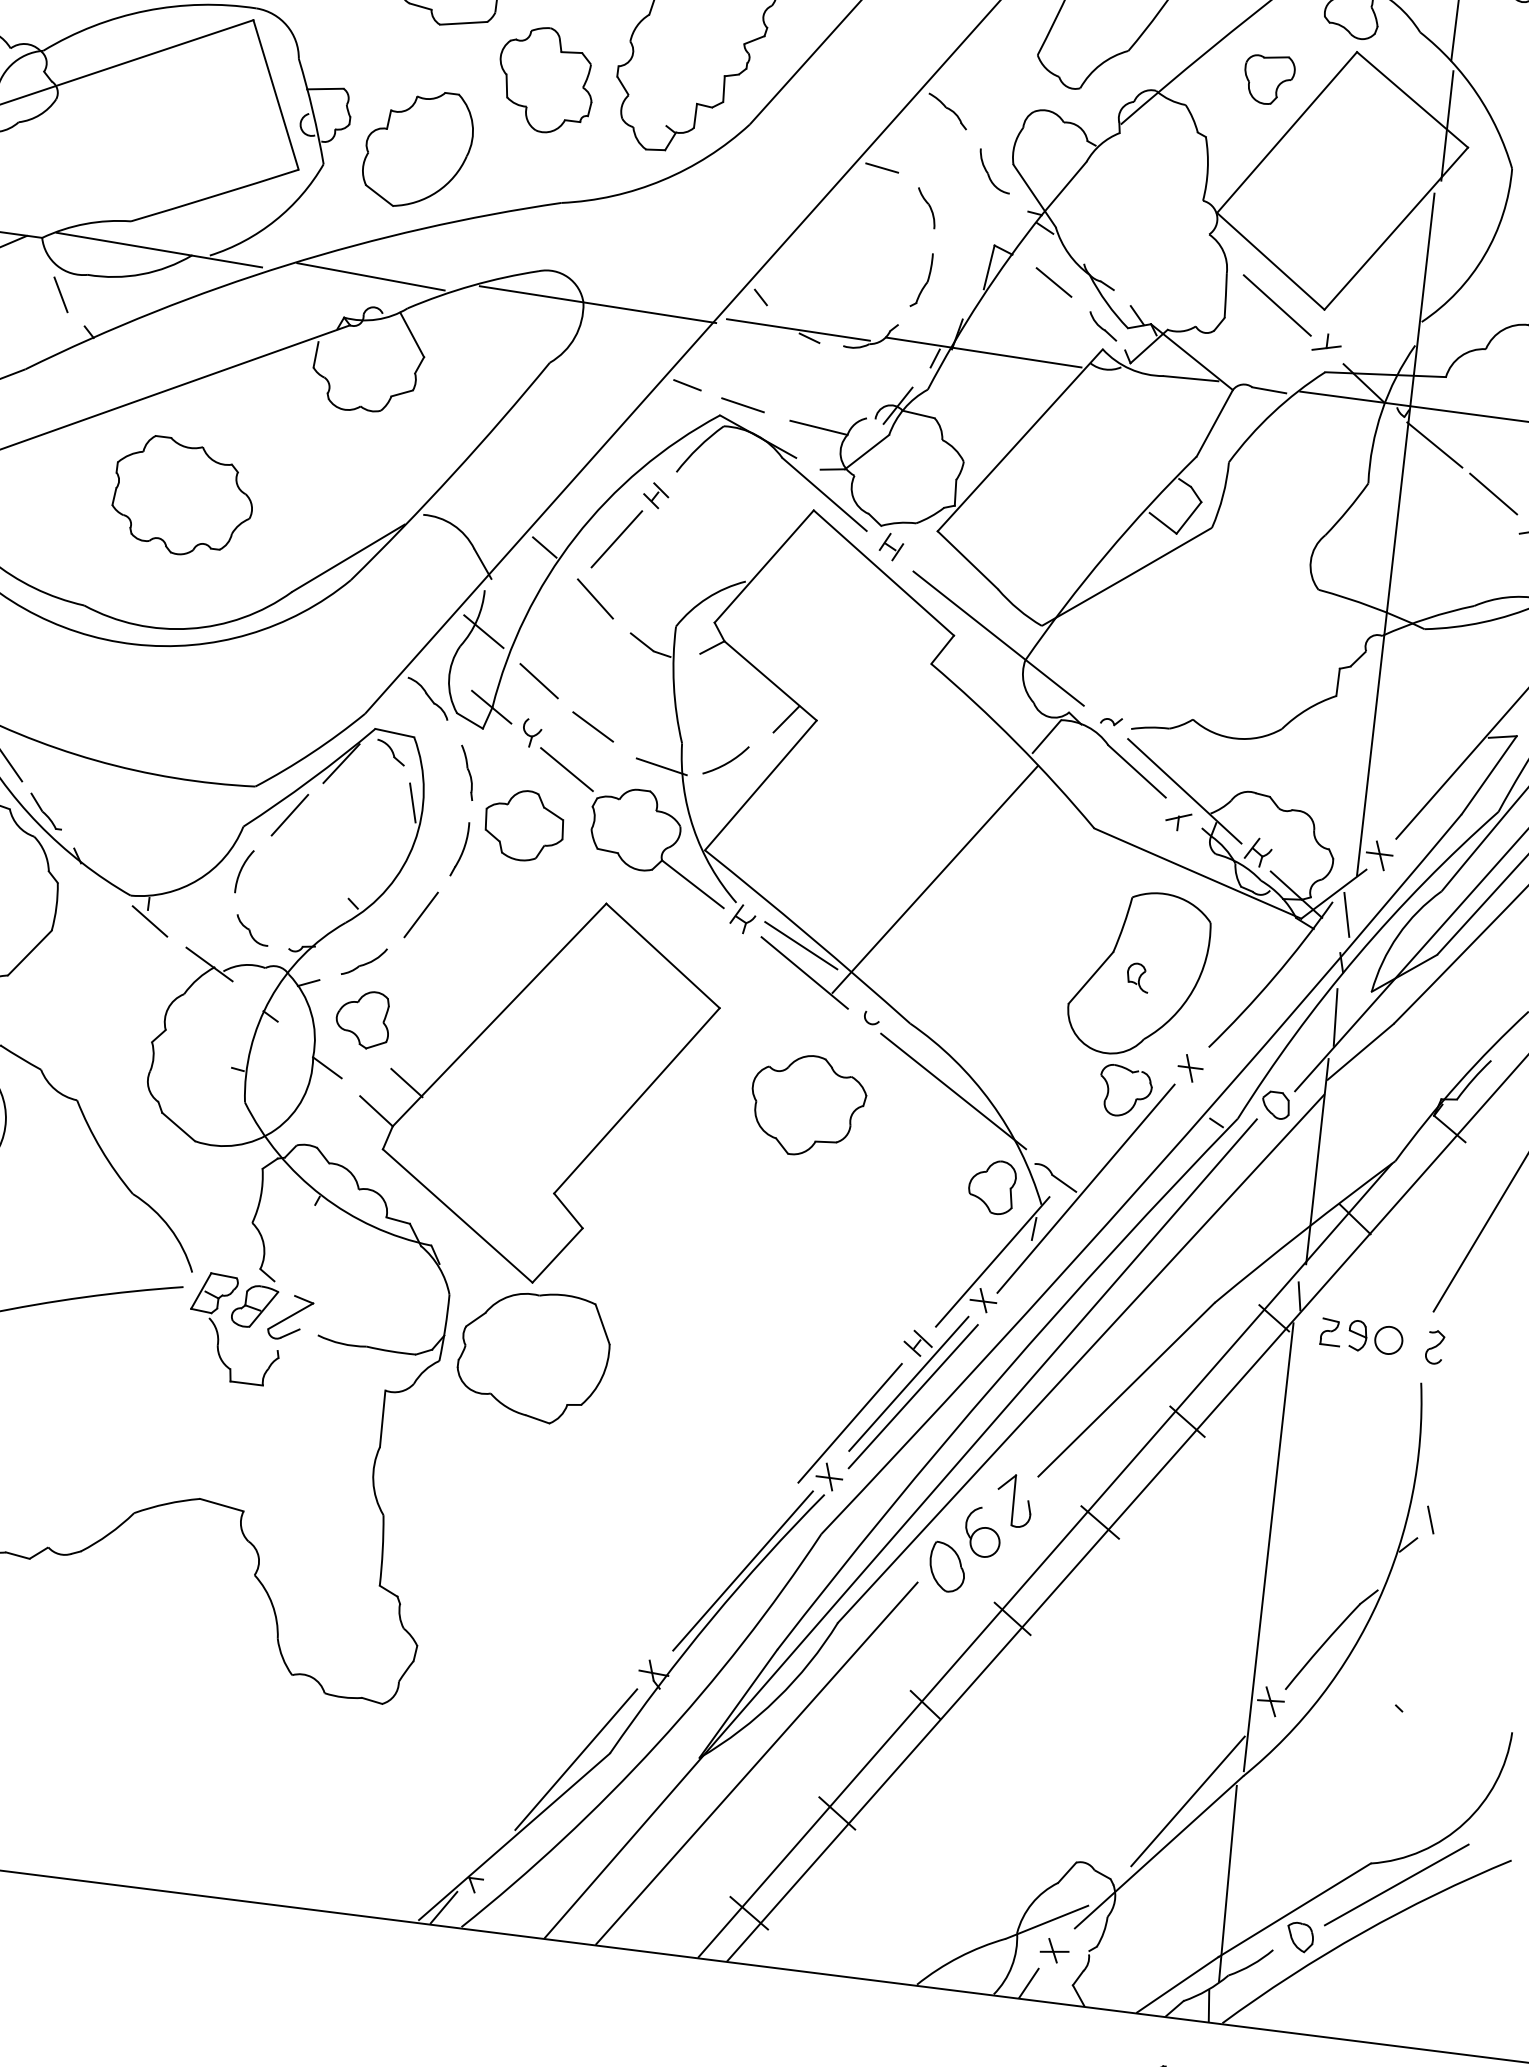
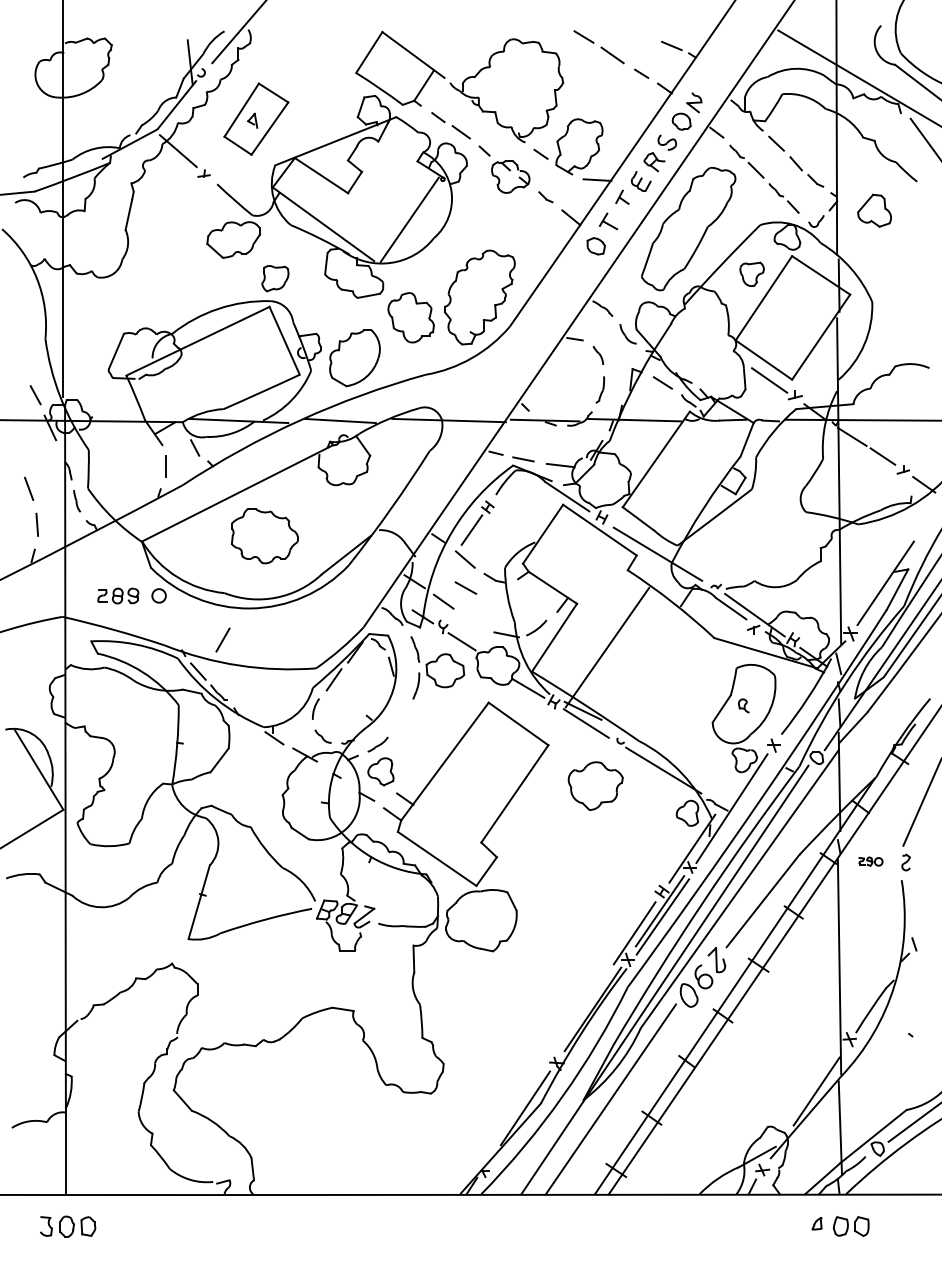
line: (592, 725) -> (465, 587), moved
line: (935, 879) -> (607, 647), moved
line: (420, 913) -> (222, 639), moved
part: (1361, 1335) -> (870, 861), size x0.6

